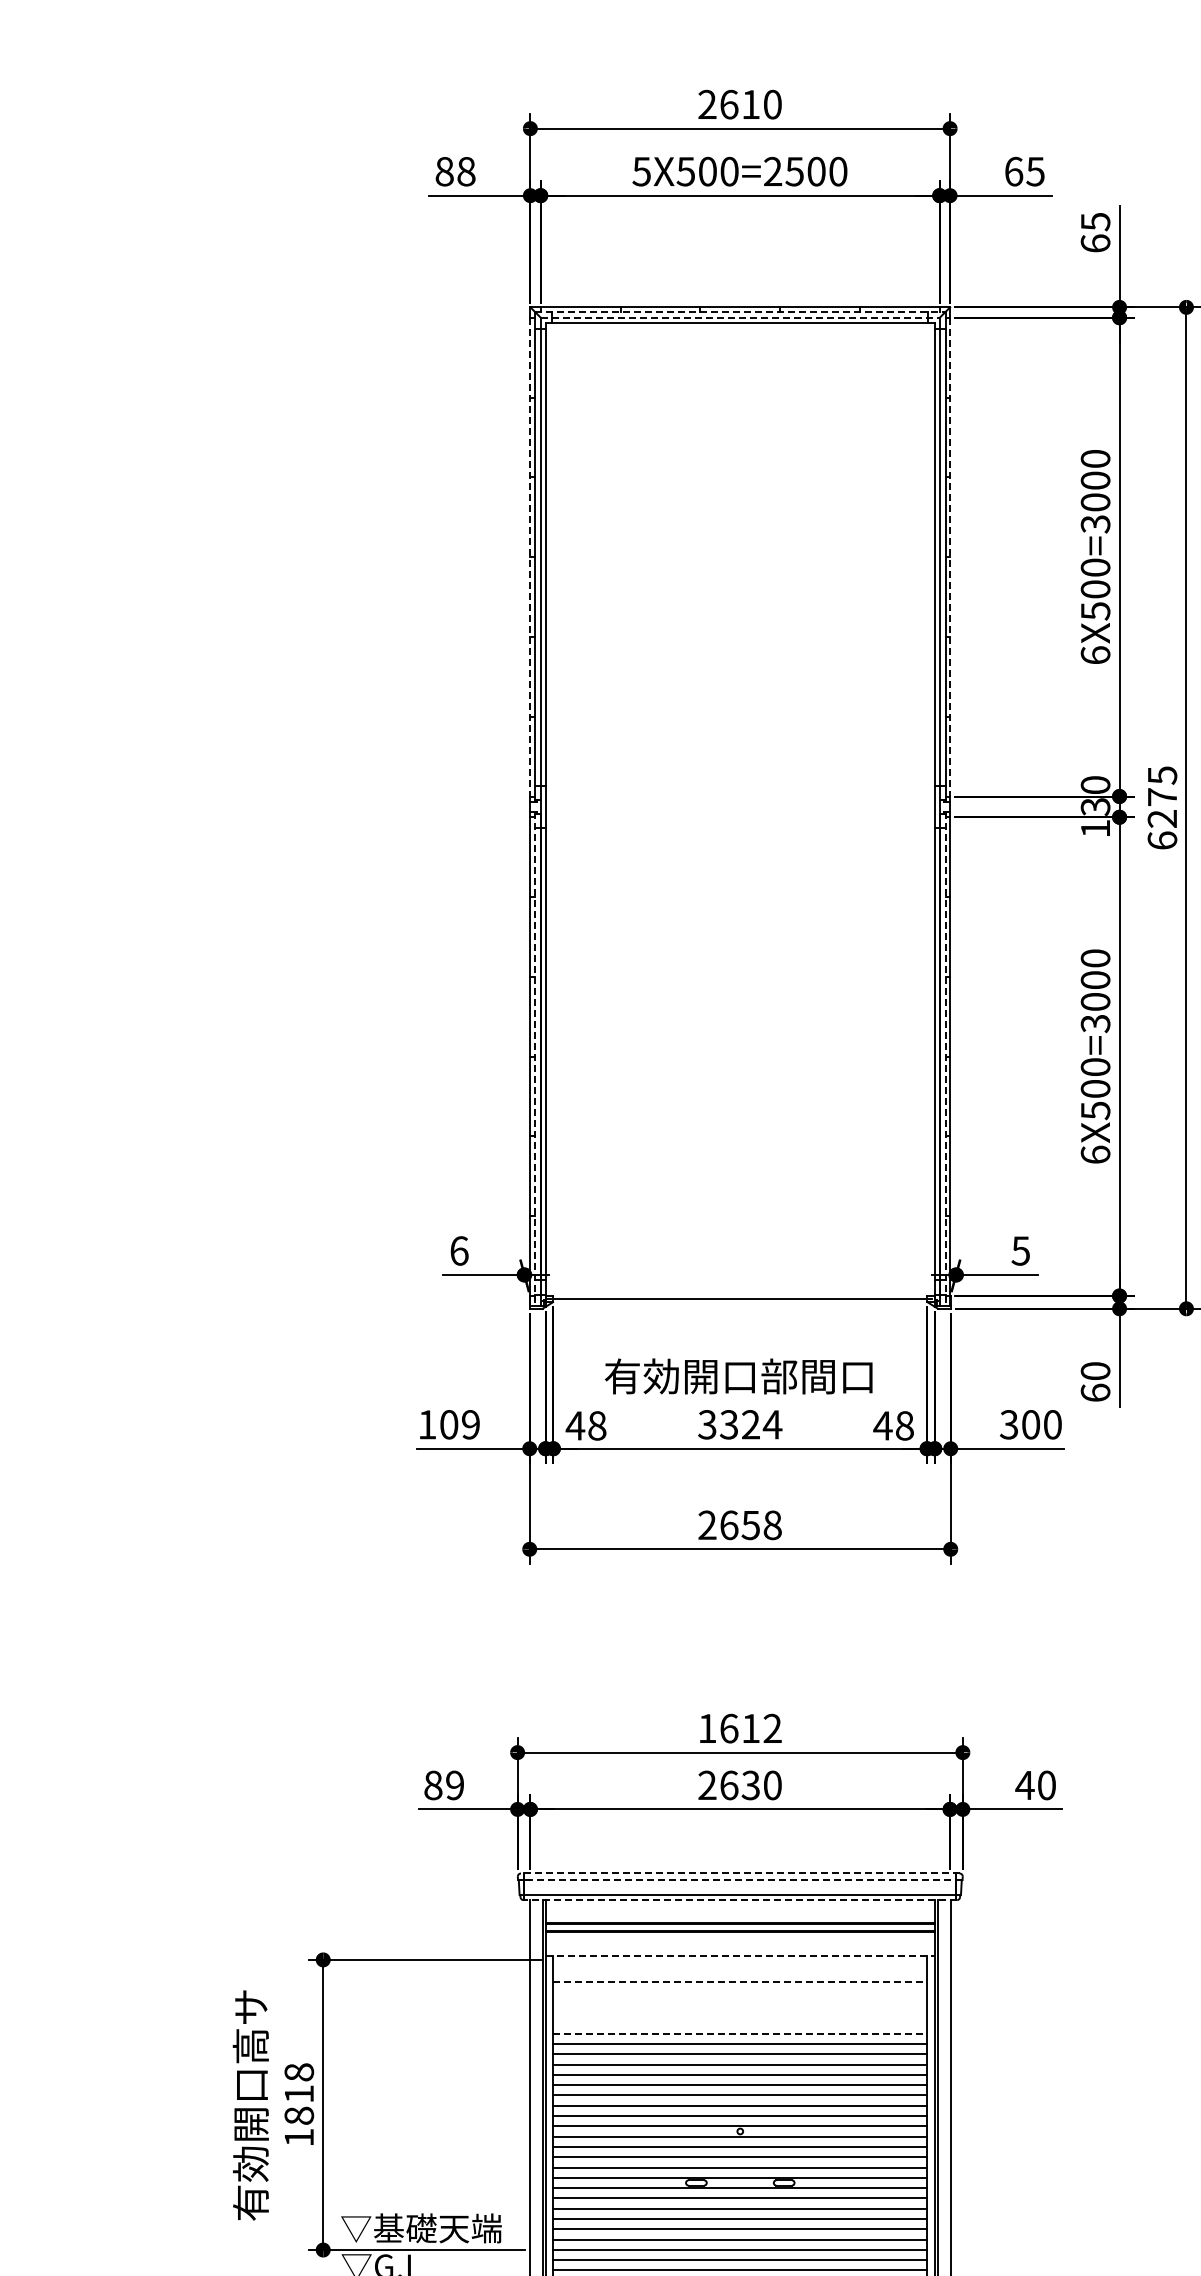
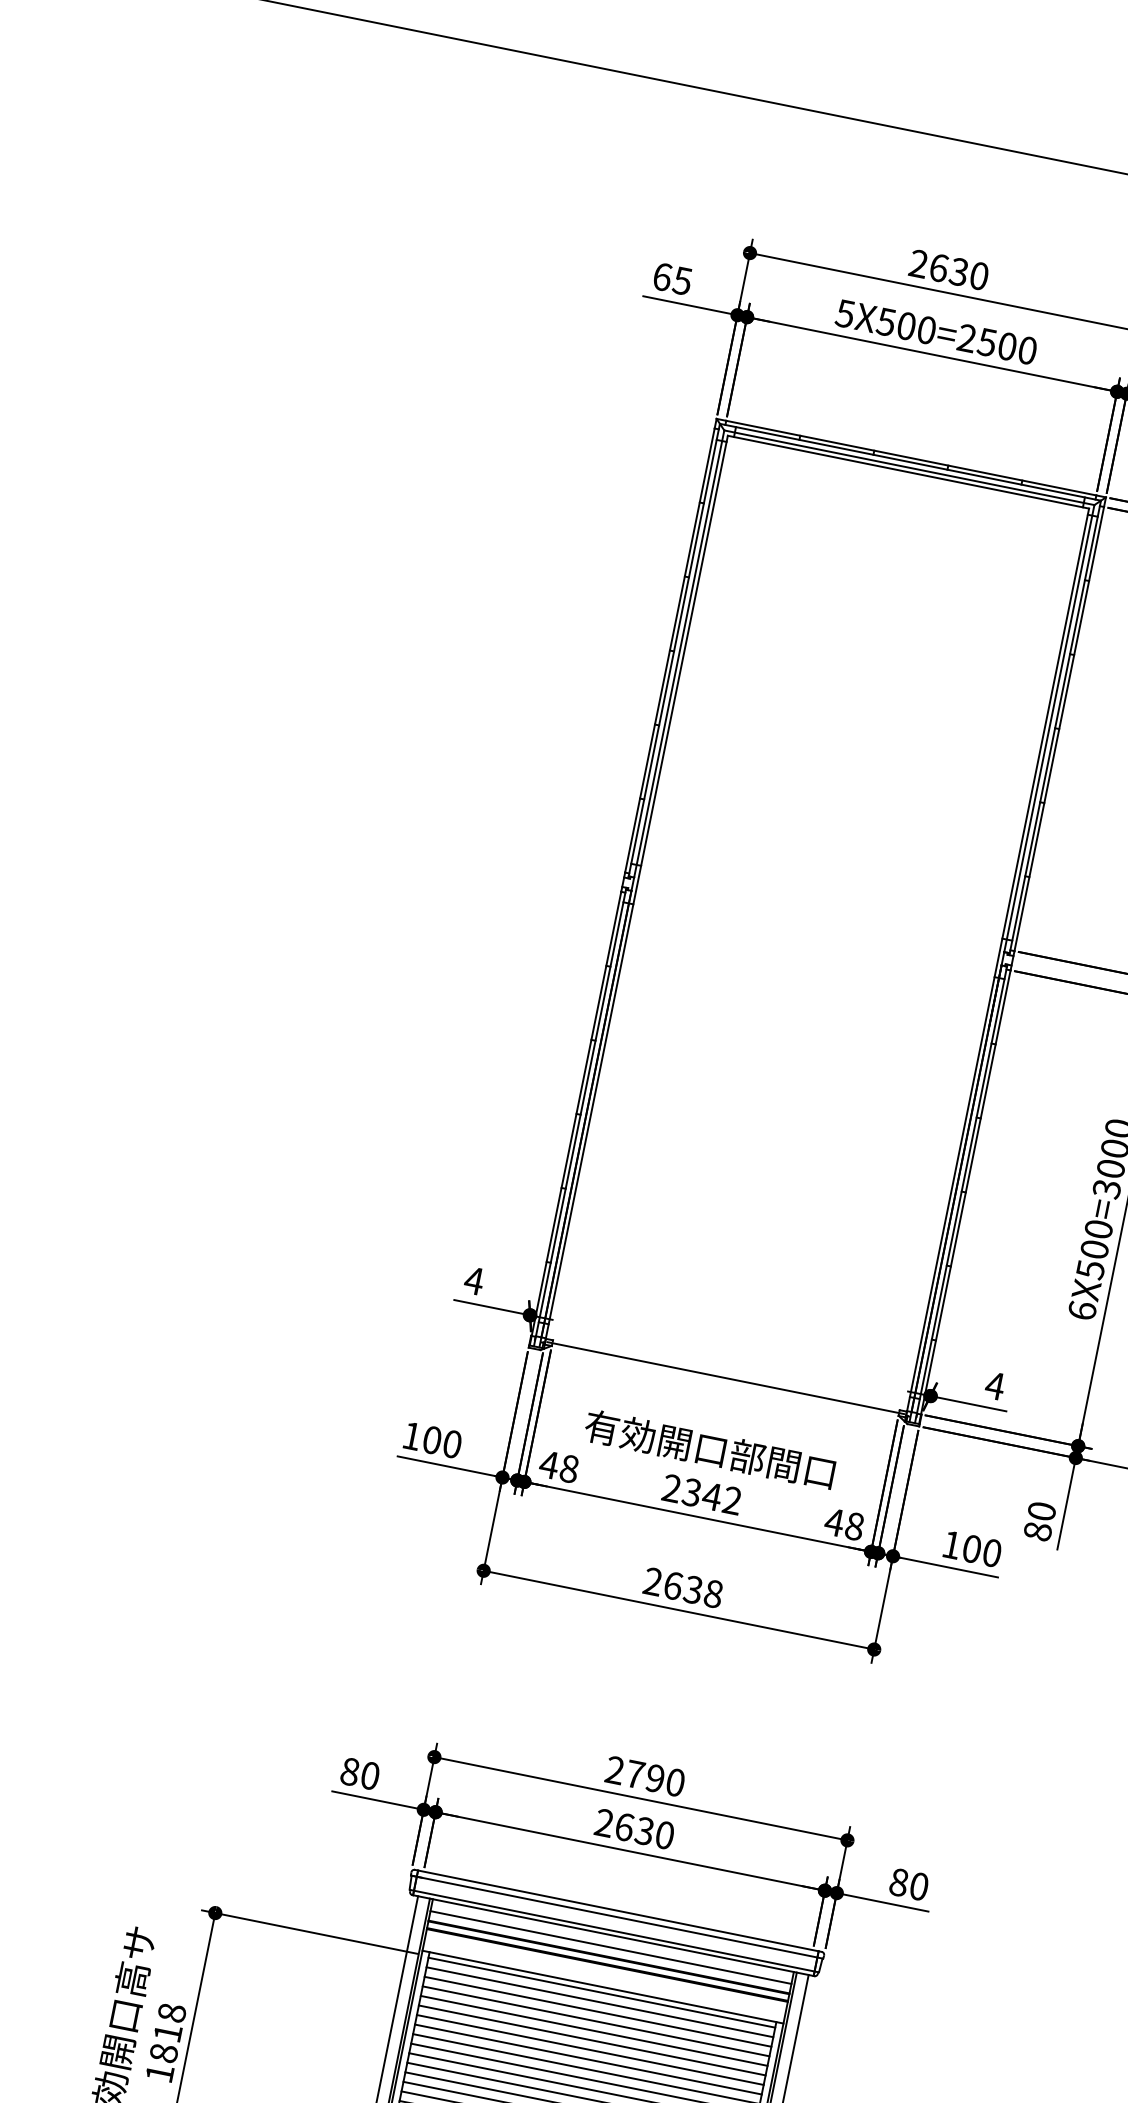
text: (750, 104) -> (958, 271), 2610 -> 2630
text: (455, 171) -> (672, 278), 88 -> 65
line: (740, 311) -> (910, 461), dashed -> solid
line: (740, 317) -> (909, 467), dashed -> solid
line: (530, 557) -> (669, 650), dashed -> solid
line: (950, 557) -> (1059, 729), dashed -> solid
line: (534, 1059) -> (579, 1117), dashed -> solid
line: (945, 1059) -> (960, 1194), dashed -> solid
text: (459, 1250) -> (474, 1280), 6 -> 4
text: (1020, 1250) -> (994, 1385), 5 -> 4
text: (1095, 1392) -> (1037, 1531), 60 -> 80
text: (470, 1424) -> (452, 1443), 109 -> 100
text: (740, 1424) -> (702, 1494), 3324 -> 2342
text: (1008, 1424) -> (951, 1544), 300 -> 100
text: (750, 1524) -> (693, 1589), 2658 -> 2638
text: (739, 1728) -> (644, 1776), 1612 -> 2790
text: (455, 1785) -> (370, 1776), 89 -> 80
text: (1024, 1785) -> (898, 1882), 40 -> 80
line: (739, 1873) -> (617, 1910), dashed -> solid
line: (740, 1880) -> (617, 1917), dashed -> solid
line: (740, 1900) -> (613, 1935), dashed -> solid
line: (739, 1912) -> (610, 1946), added
line: (740, 1955) -> (603, 1987), dashed -> solid
line: (740, 1961) -> (602, 1992), added
line: (740, 1971) -> (600, 2001), added
line: (740, 1982) -> (598, 2012), dashed -> solid
line: (740, 1992) -> (596, 2021), added
line: (740, 2002) -> (594, 2030), added
line: (740, 2013) -> (592, 2040), added
line: (740, 2023) -> (590, 2050), added
line: (740, 2033) -> (588, 2059), dashed -> solid

